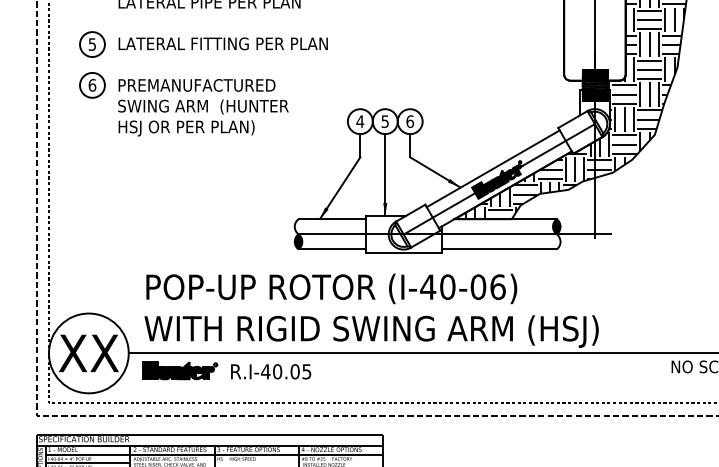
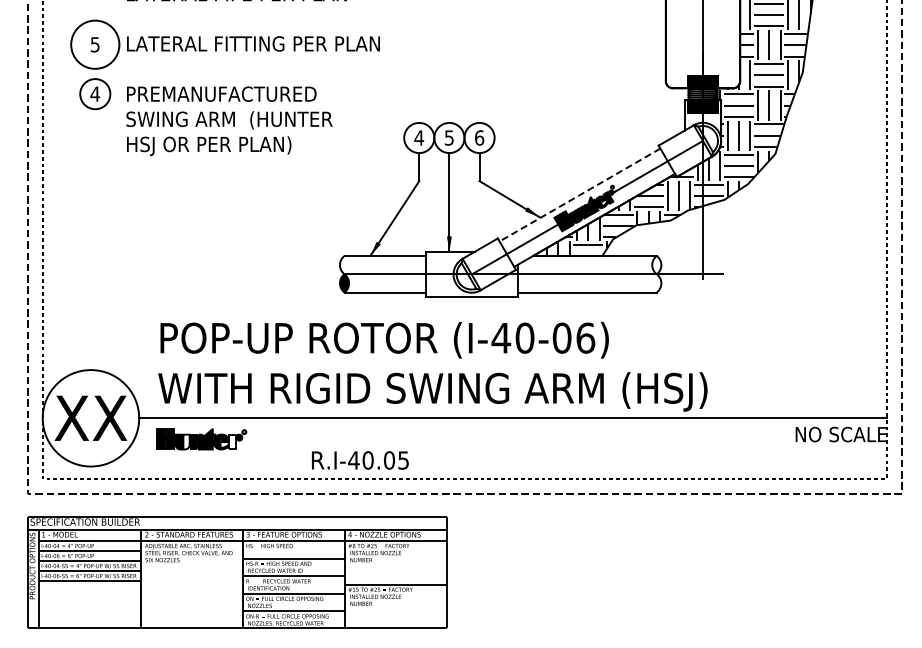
circle: (92, 44) -> (95, 44), size x1.6
text: (92, 84) -> (95, 93), 6 -> 4
line: (493, 169) -> (580, 195), solid -> dashed
fill: (556, 227) -> (656, 265), removed
text: (271, 371) -> (360, 460), moved
fill: (167, 372) -> (186, 441), removed
fill: (205, 372) -> (232, 441), removed

